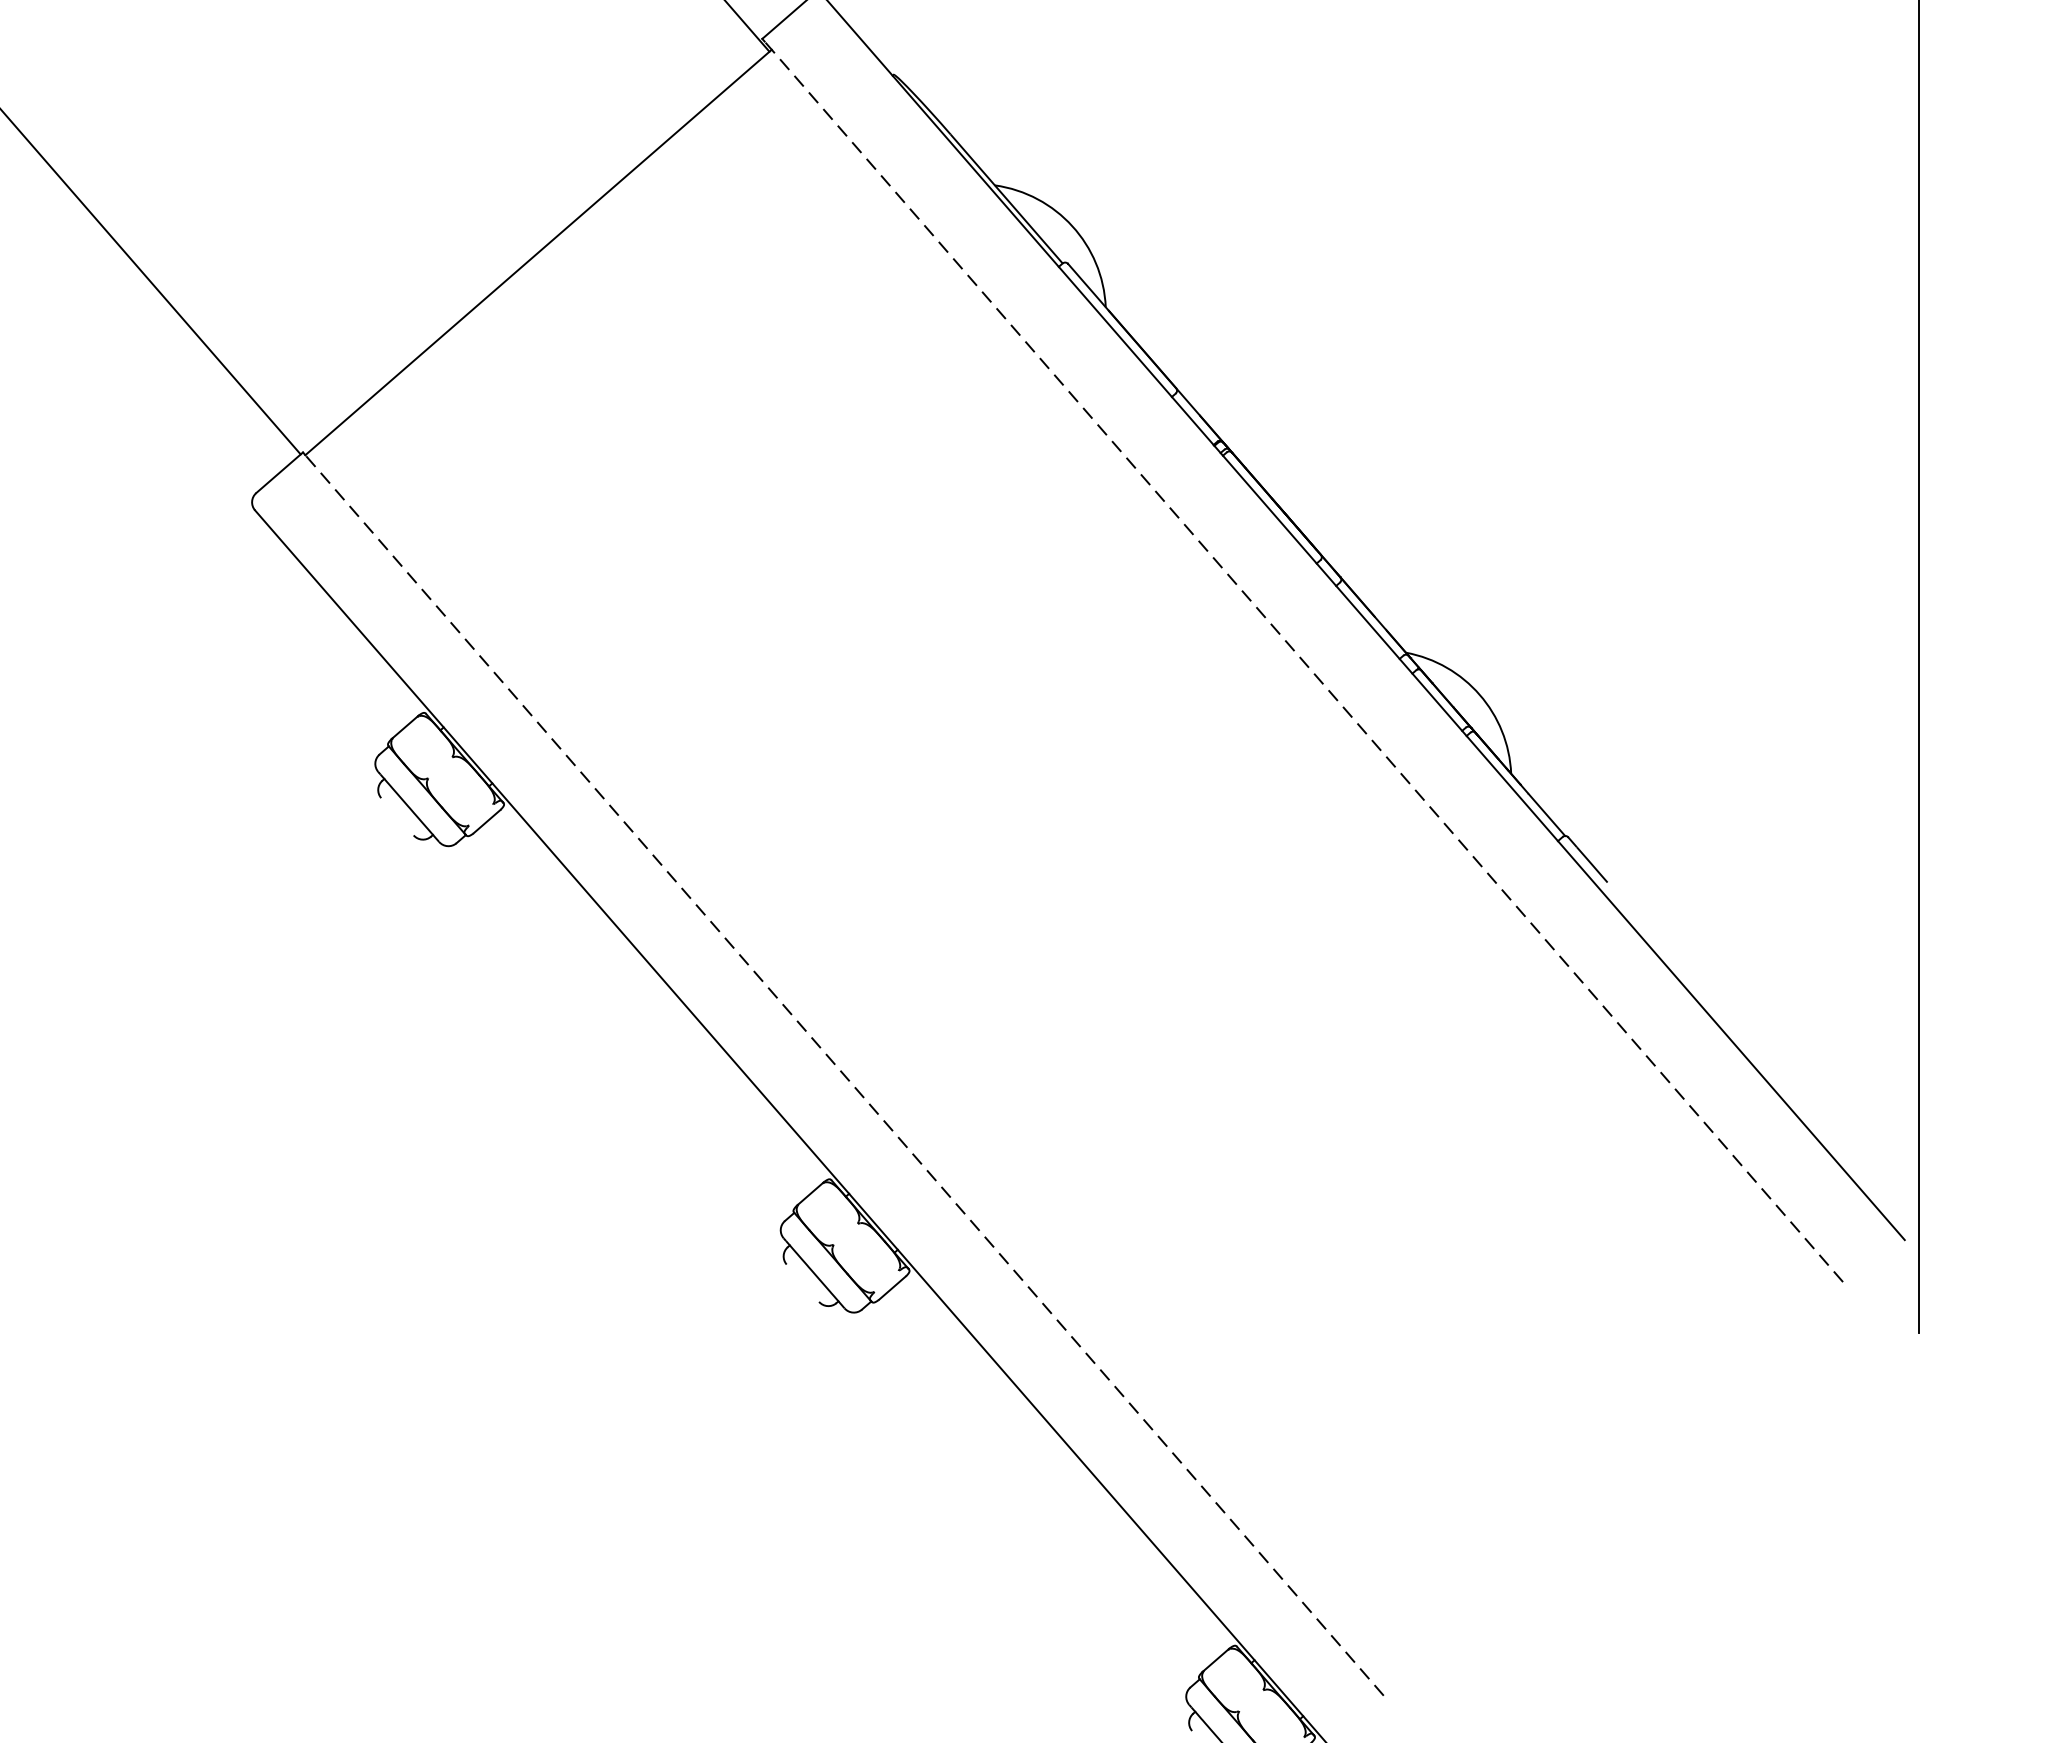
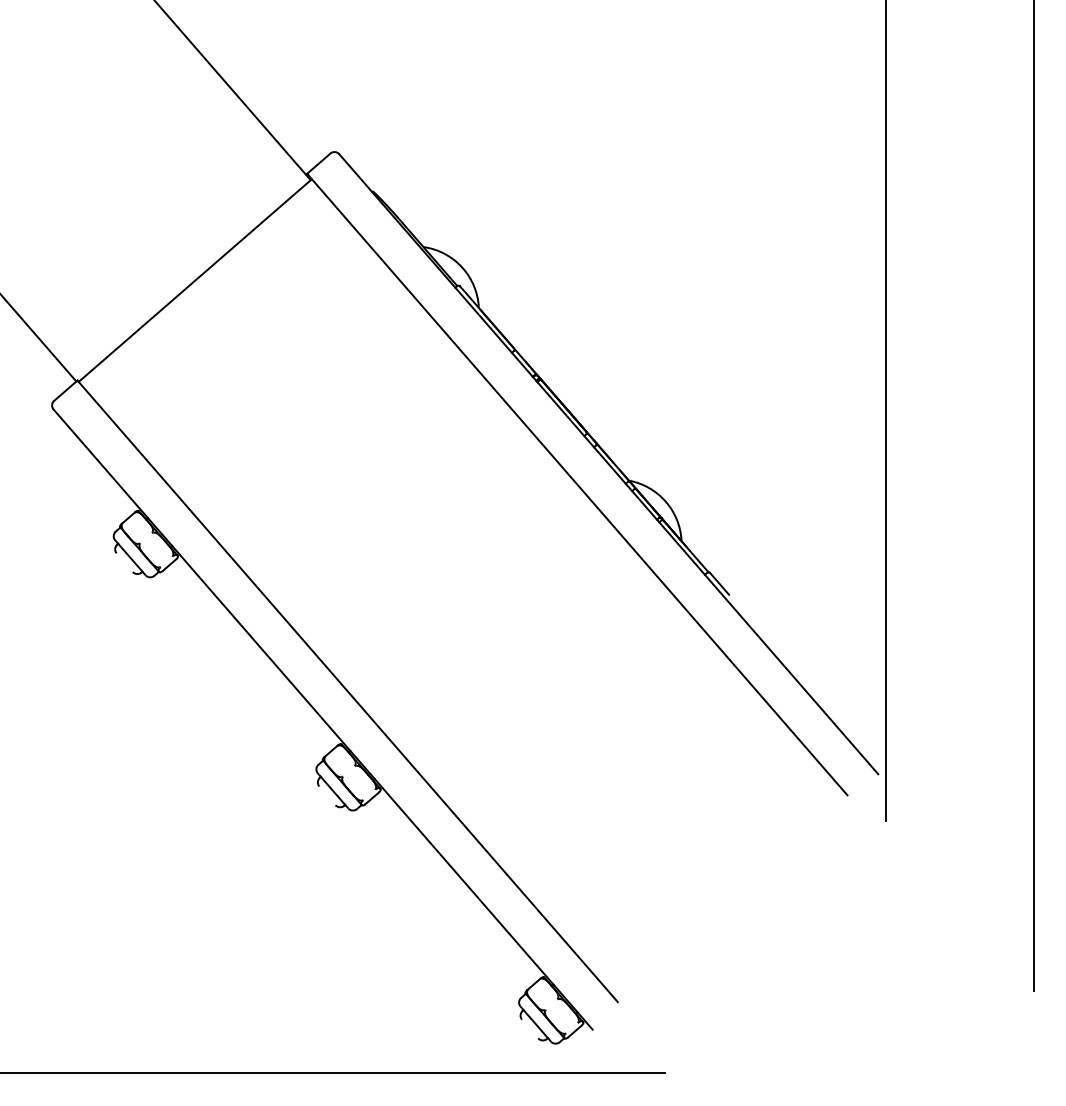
line: (1303, 662) -> (577, 485), dashed -> solid
line: (844, 1076) -> (348, 692), dashed -> solid

